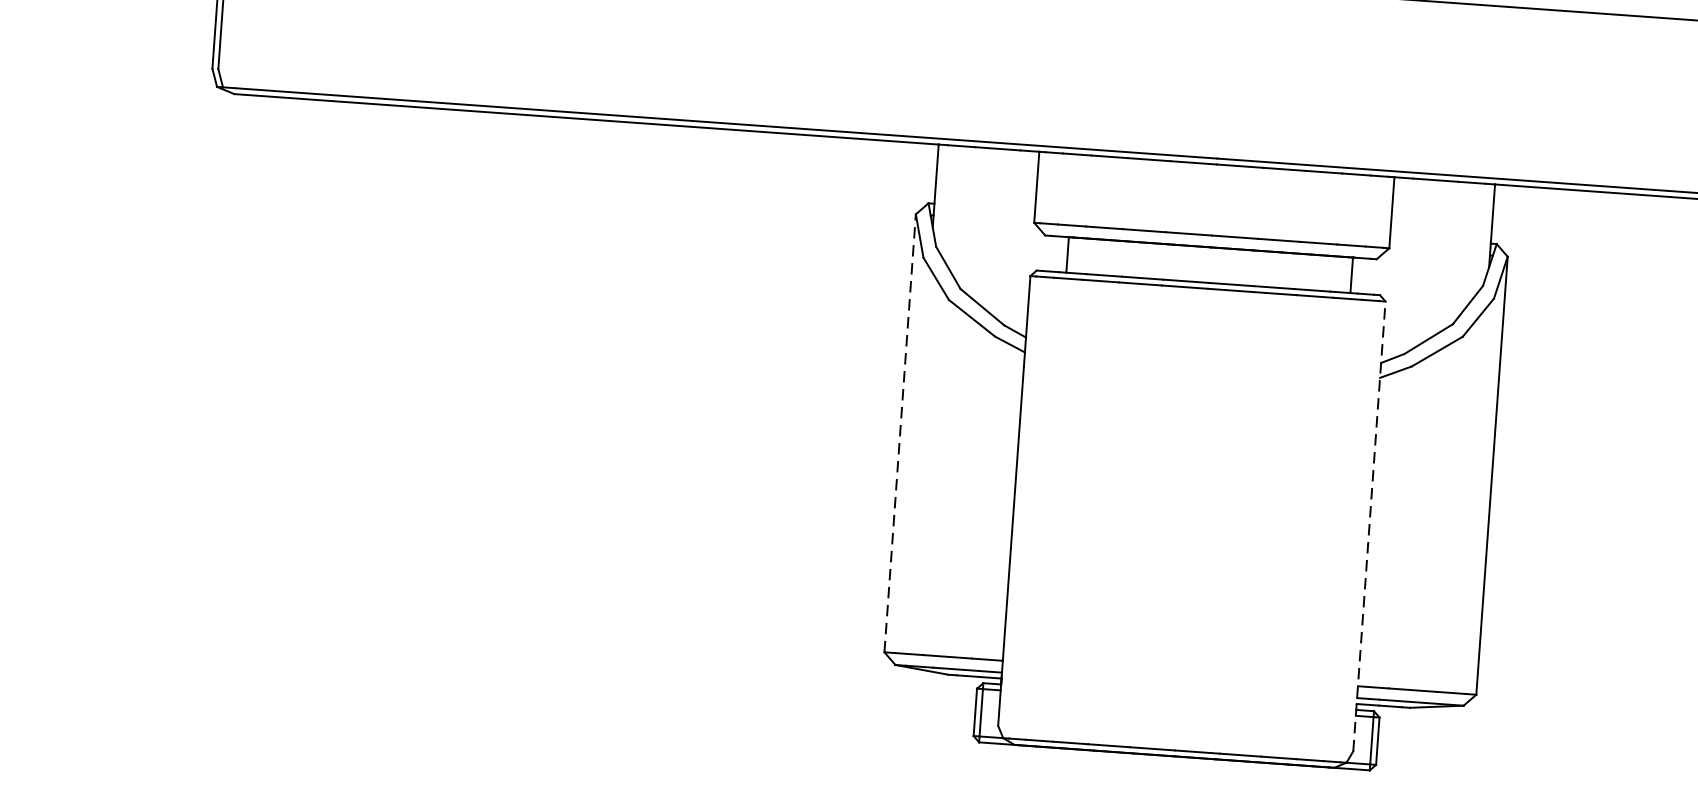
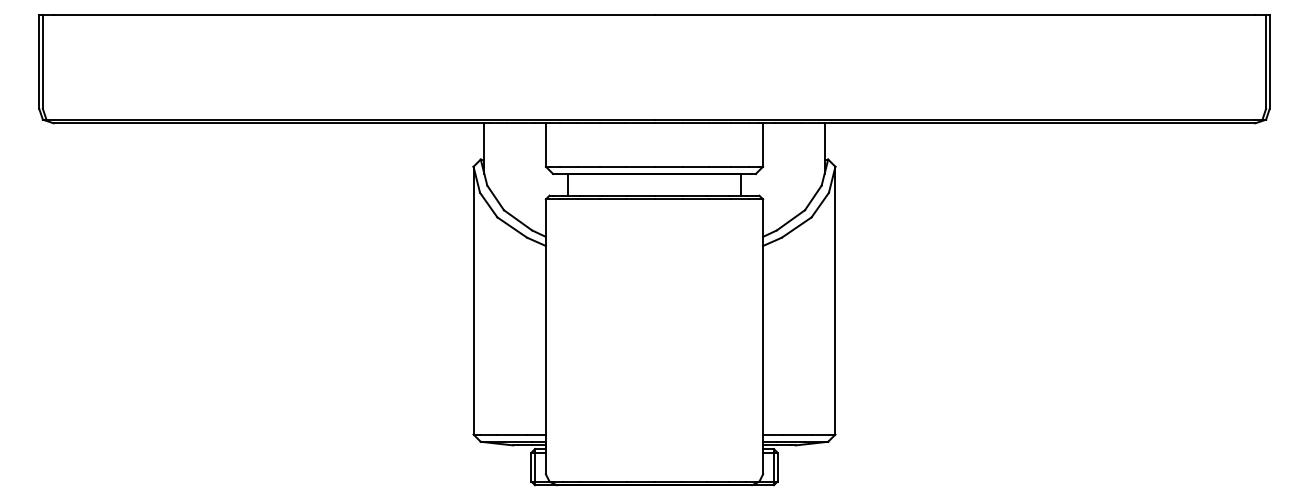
line: (900, 433) -> (473, 300), dashed -> solid
line: (1370, 525) -> (763, 336), dashed -> solid

